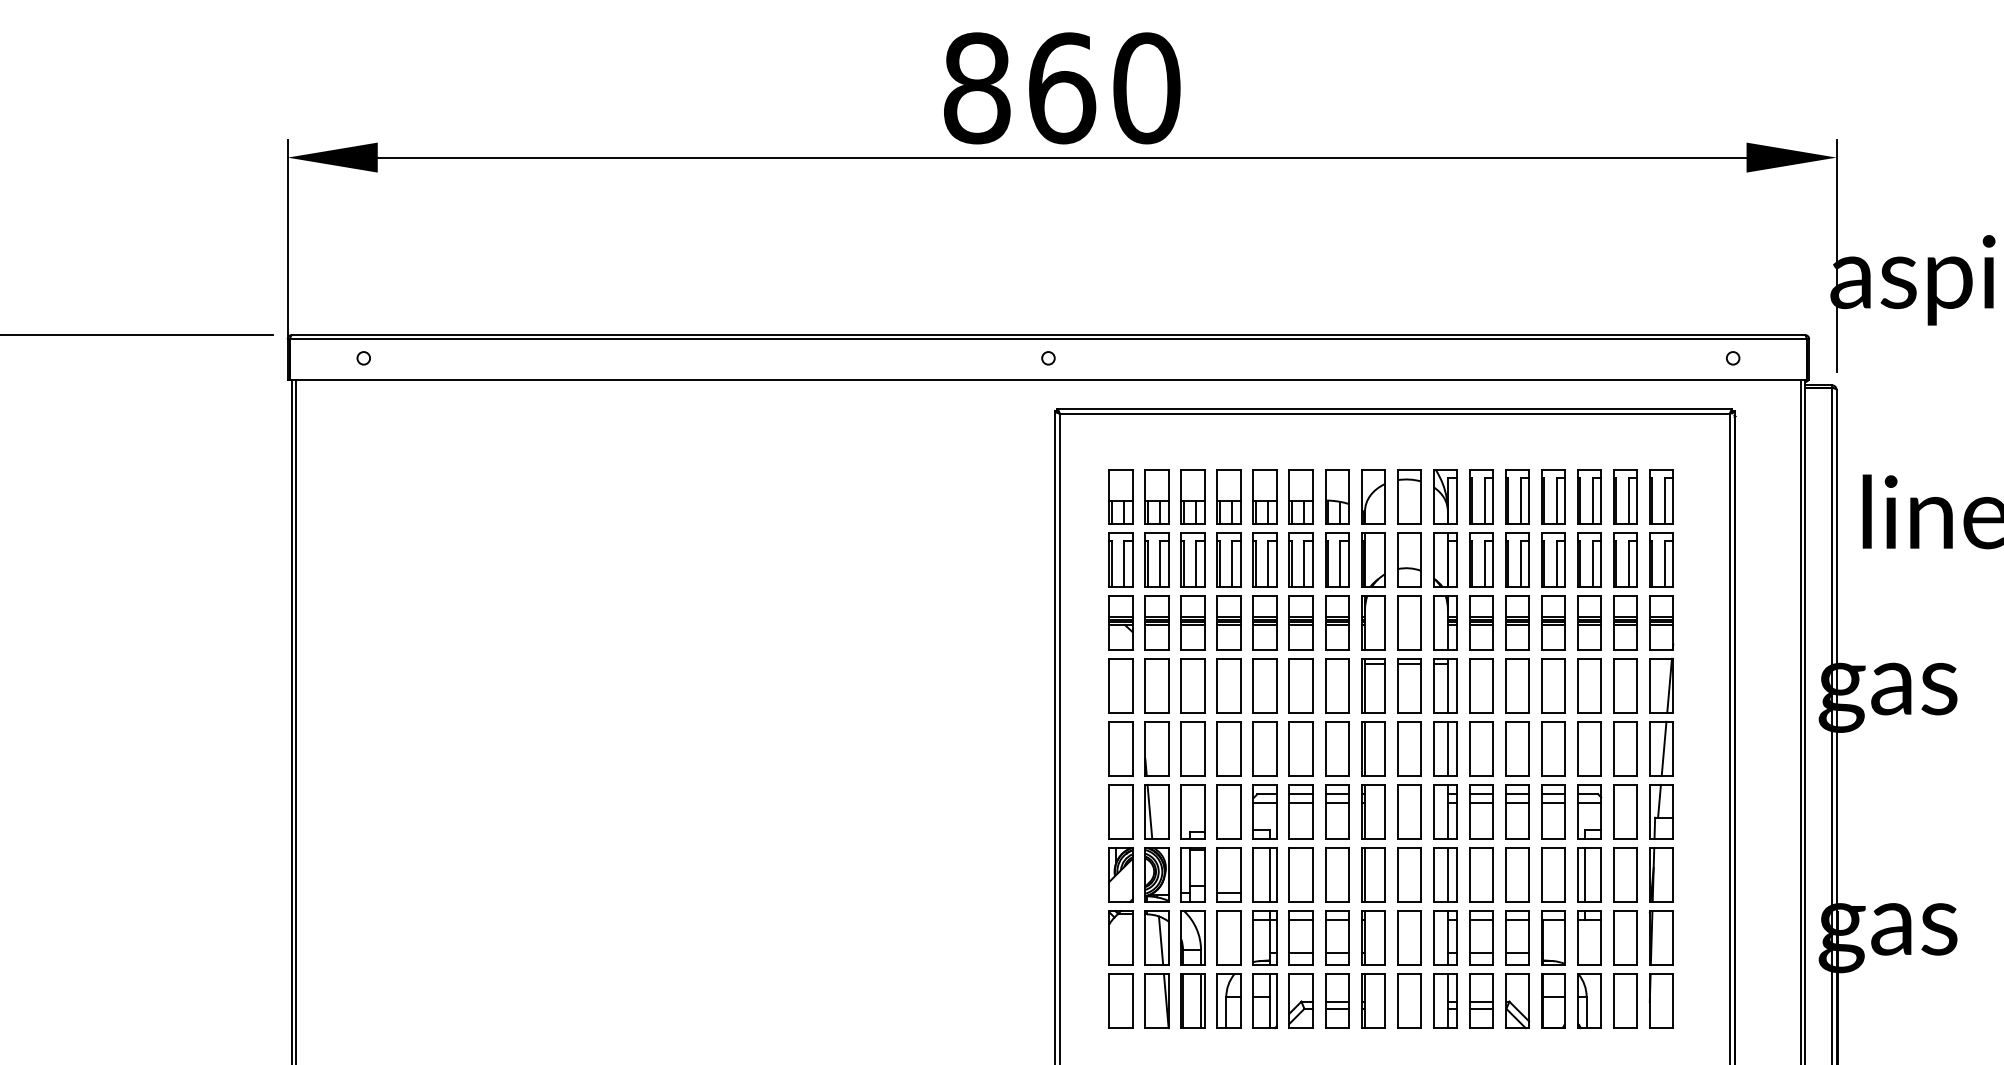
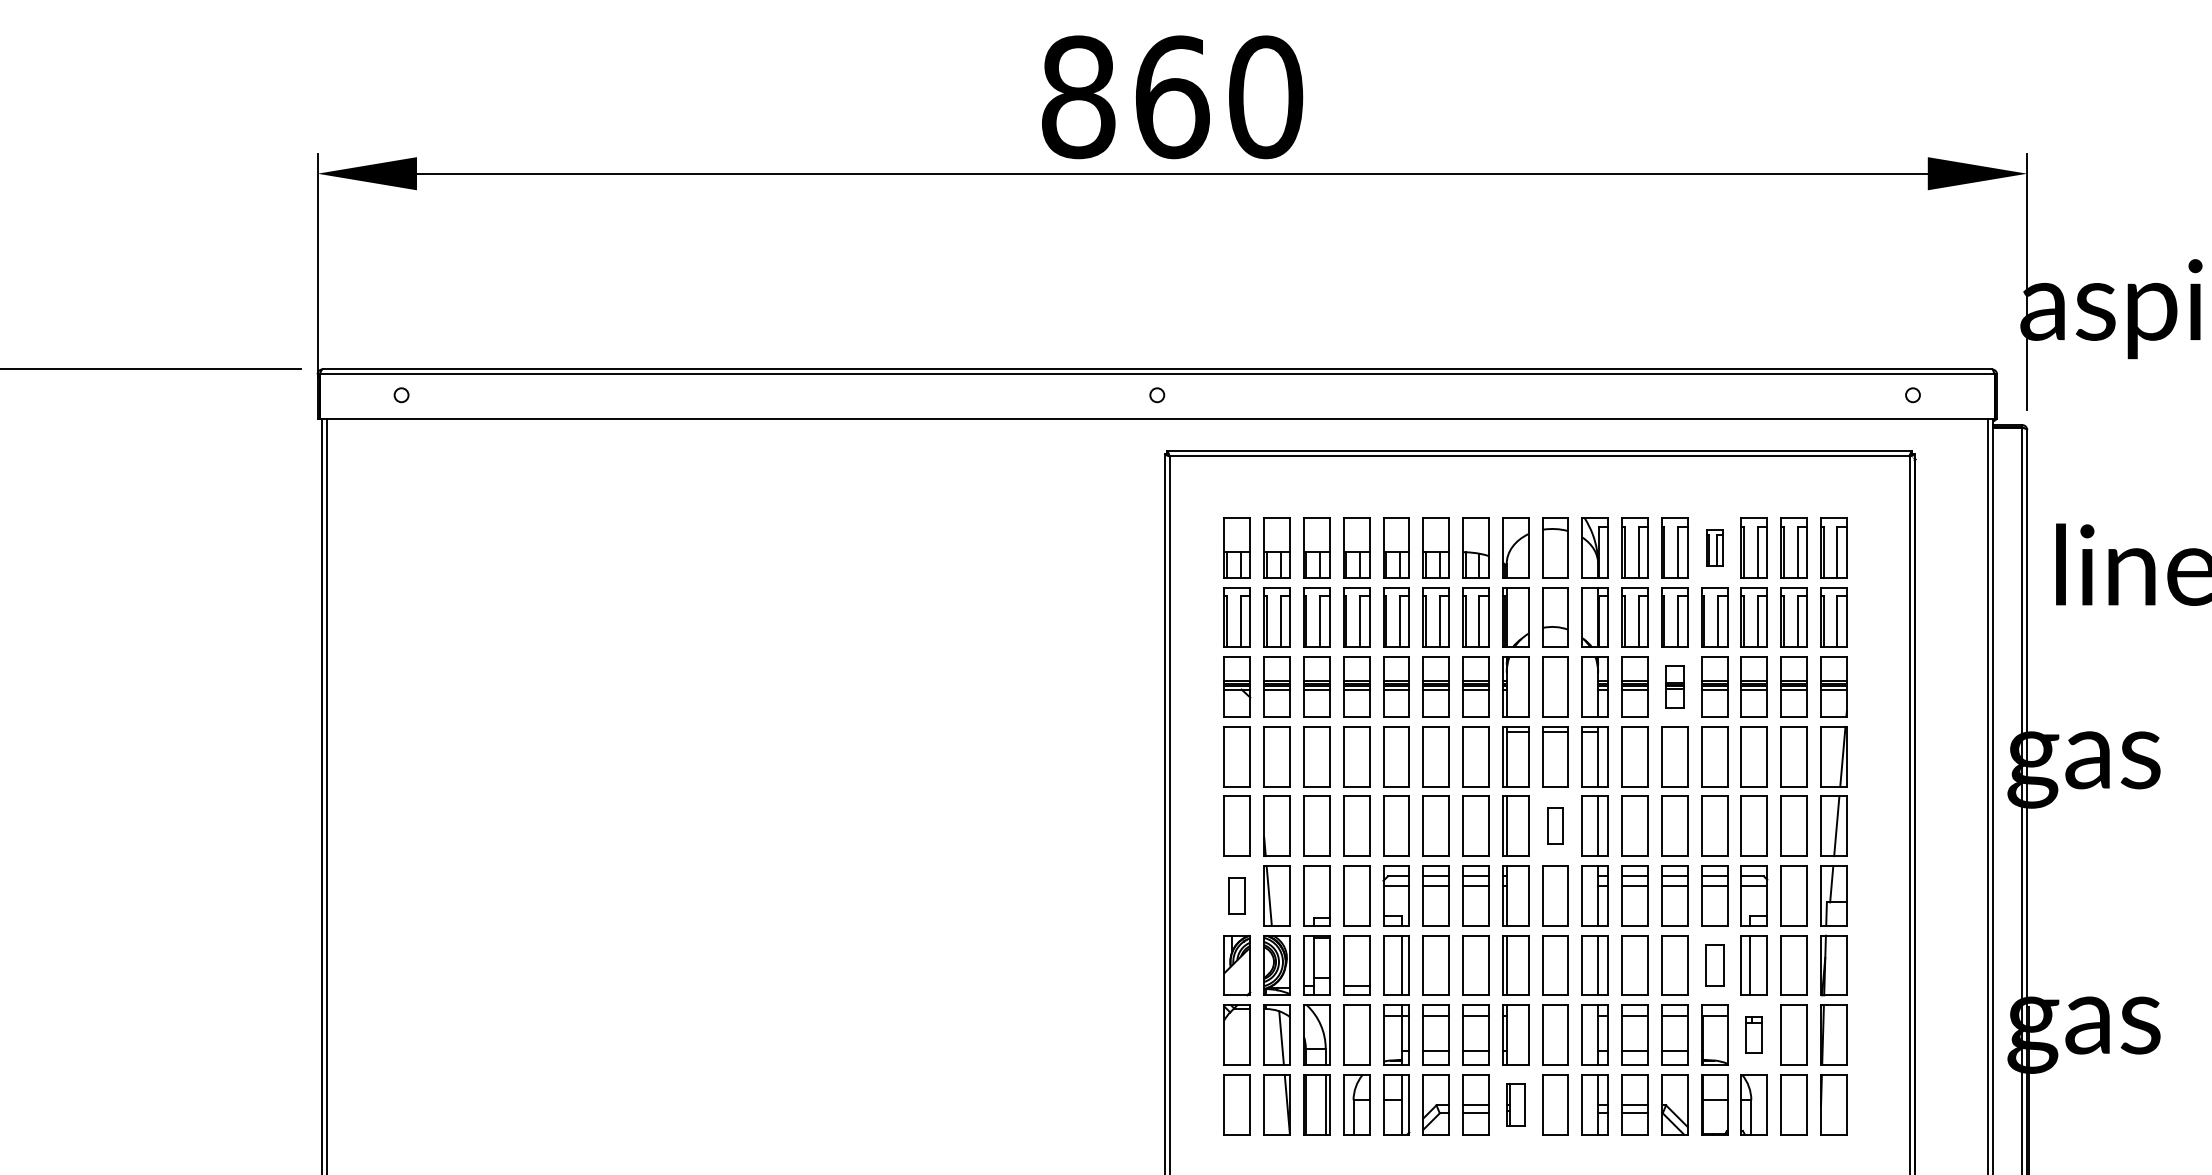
part: (1553, 496) -> (1714, 547), size x0.6
part: (1517, 622) -> (1674, 686), size x0.7
part: (1409, 748) -> (1555, 825), size x0.6
part: (1120, 811) -> (1236, 895), size x0.6
part: (1553, 874) -> (1714, 965), size x0.7
part: (1588, 937) -> (1753, 1034), size x0.6
part: (1373, 1000) -> (1515, 1104), size x0.7

